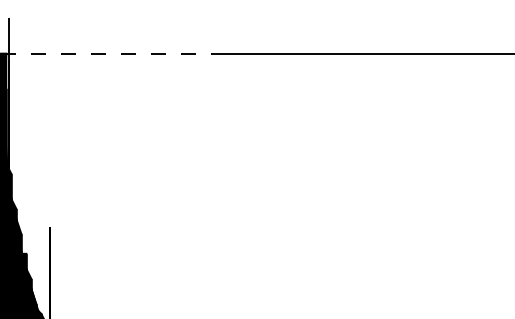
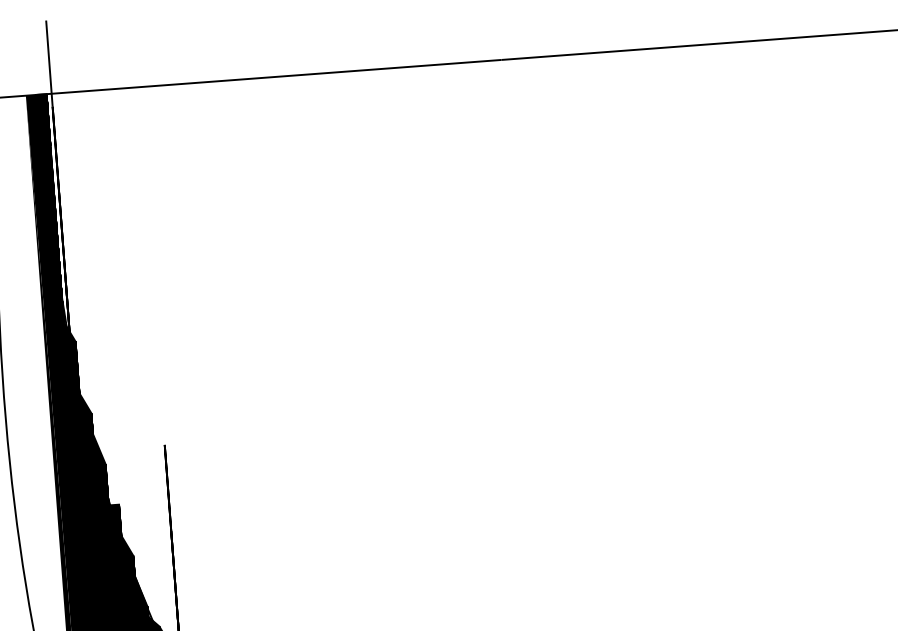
line: (115, 53) -> (272, 76), dashed -> solid

